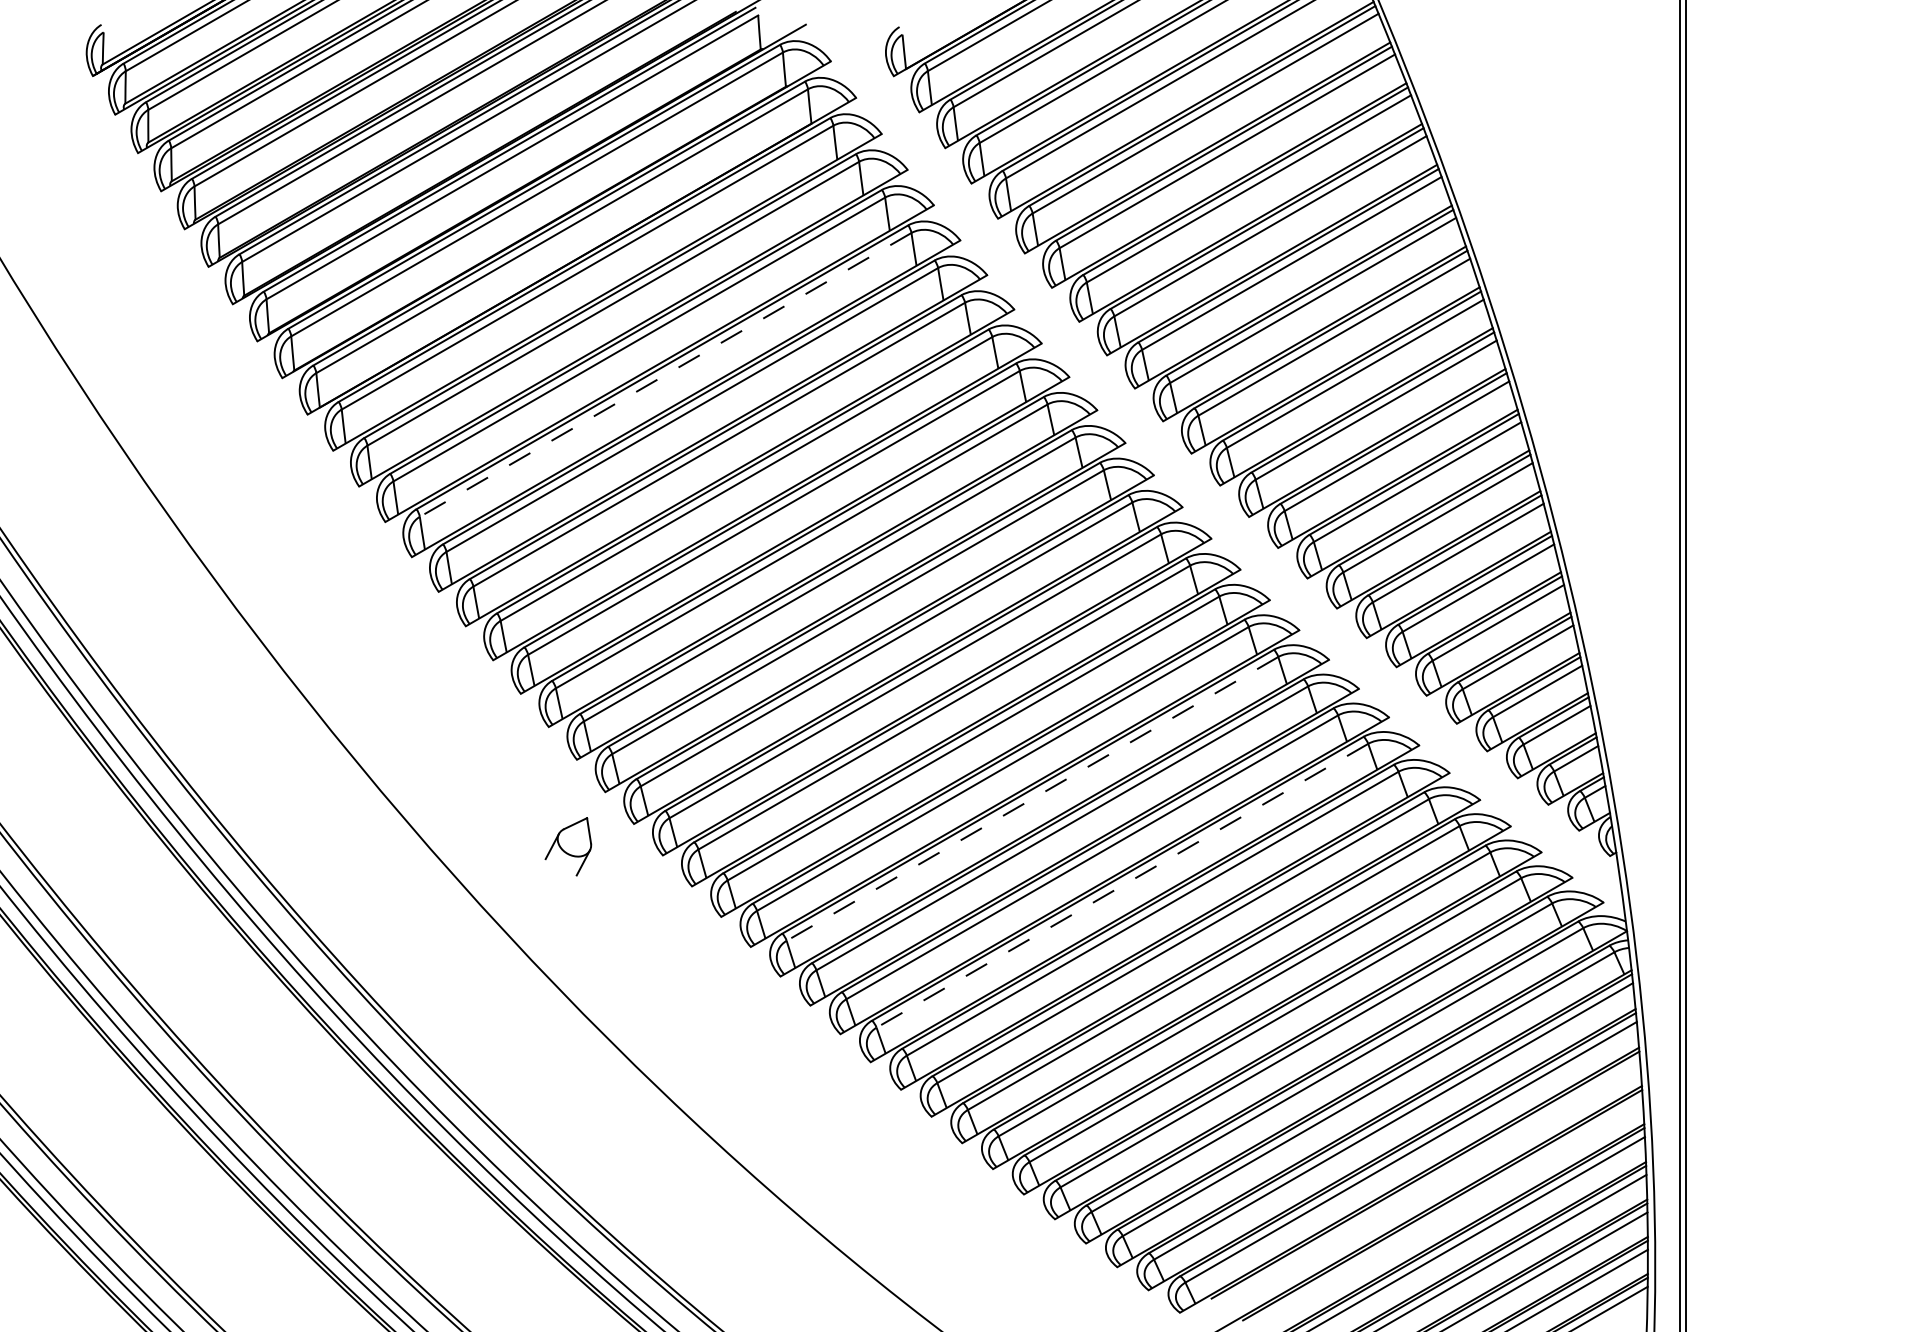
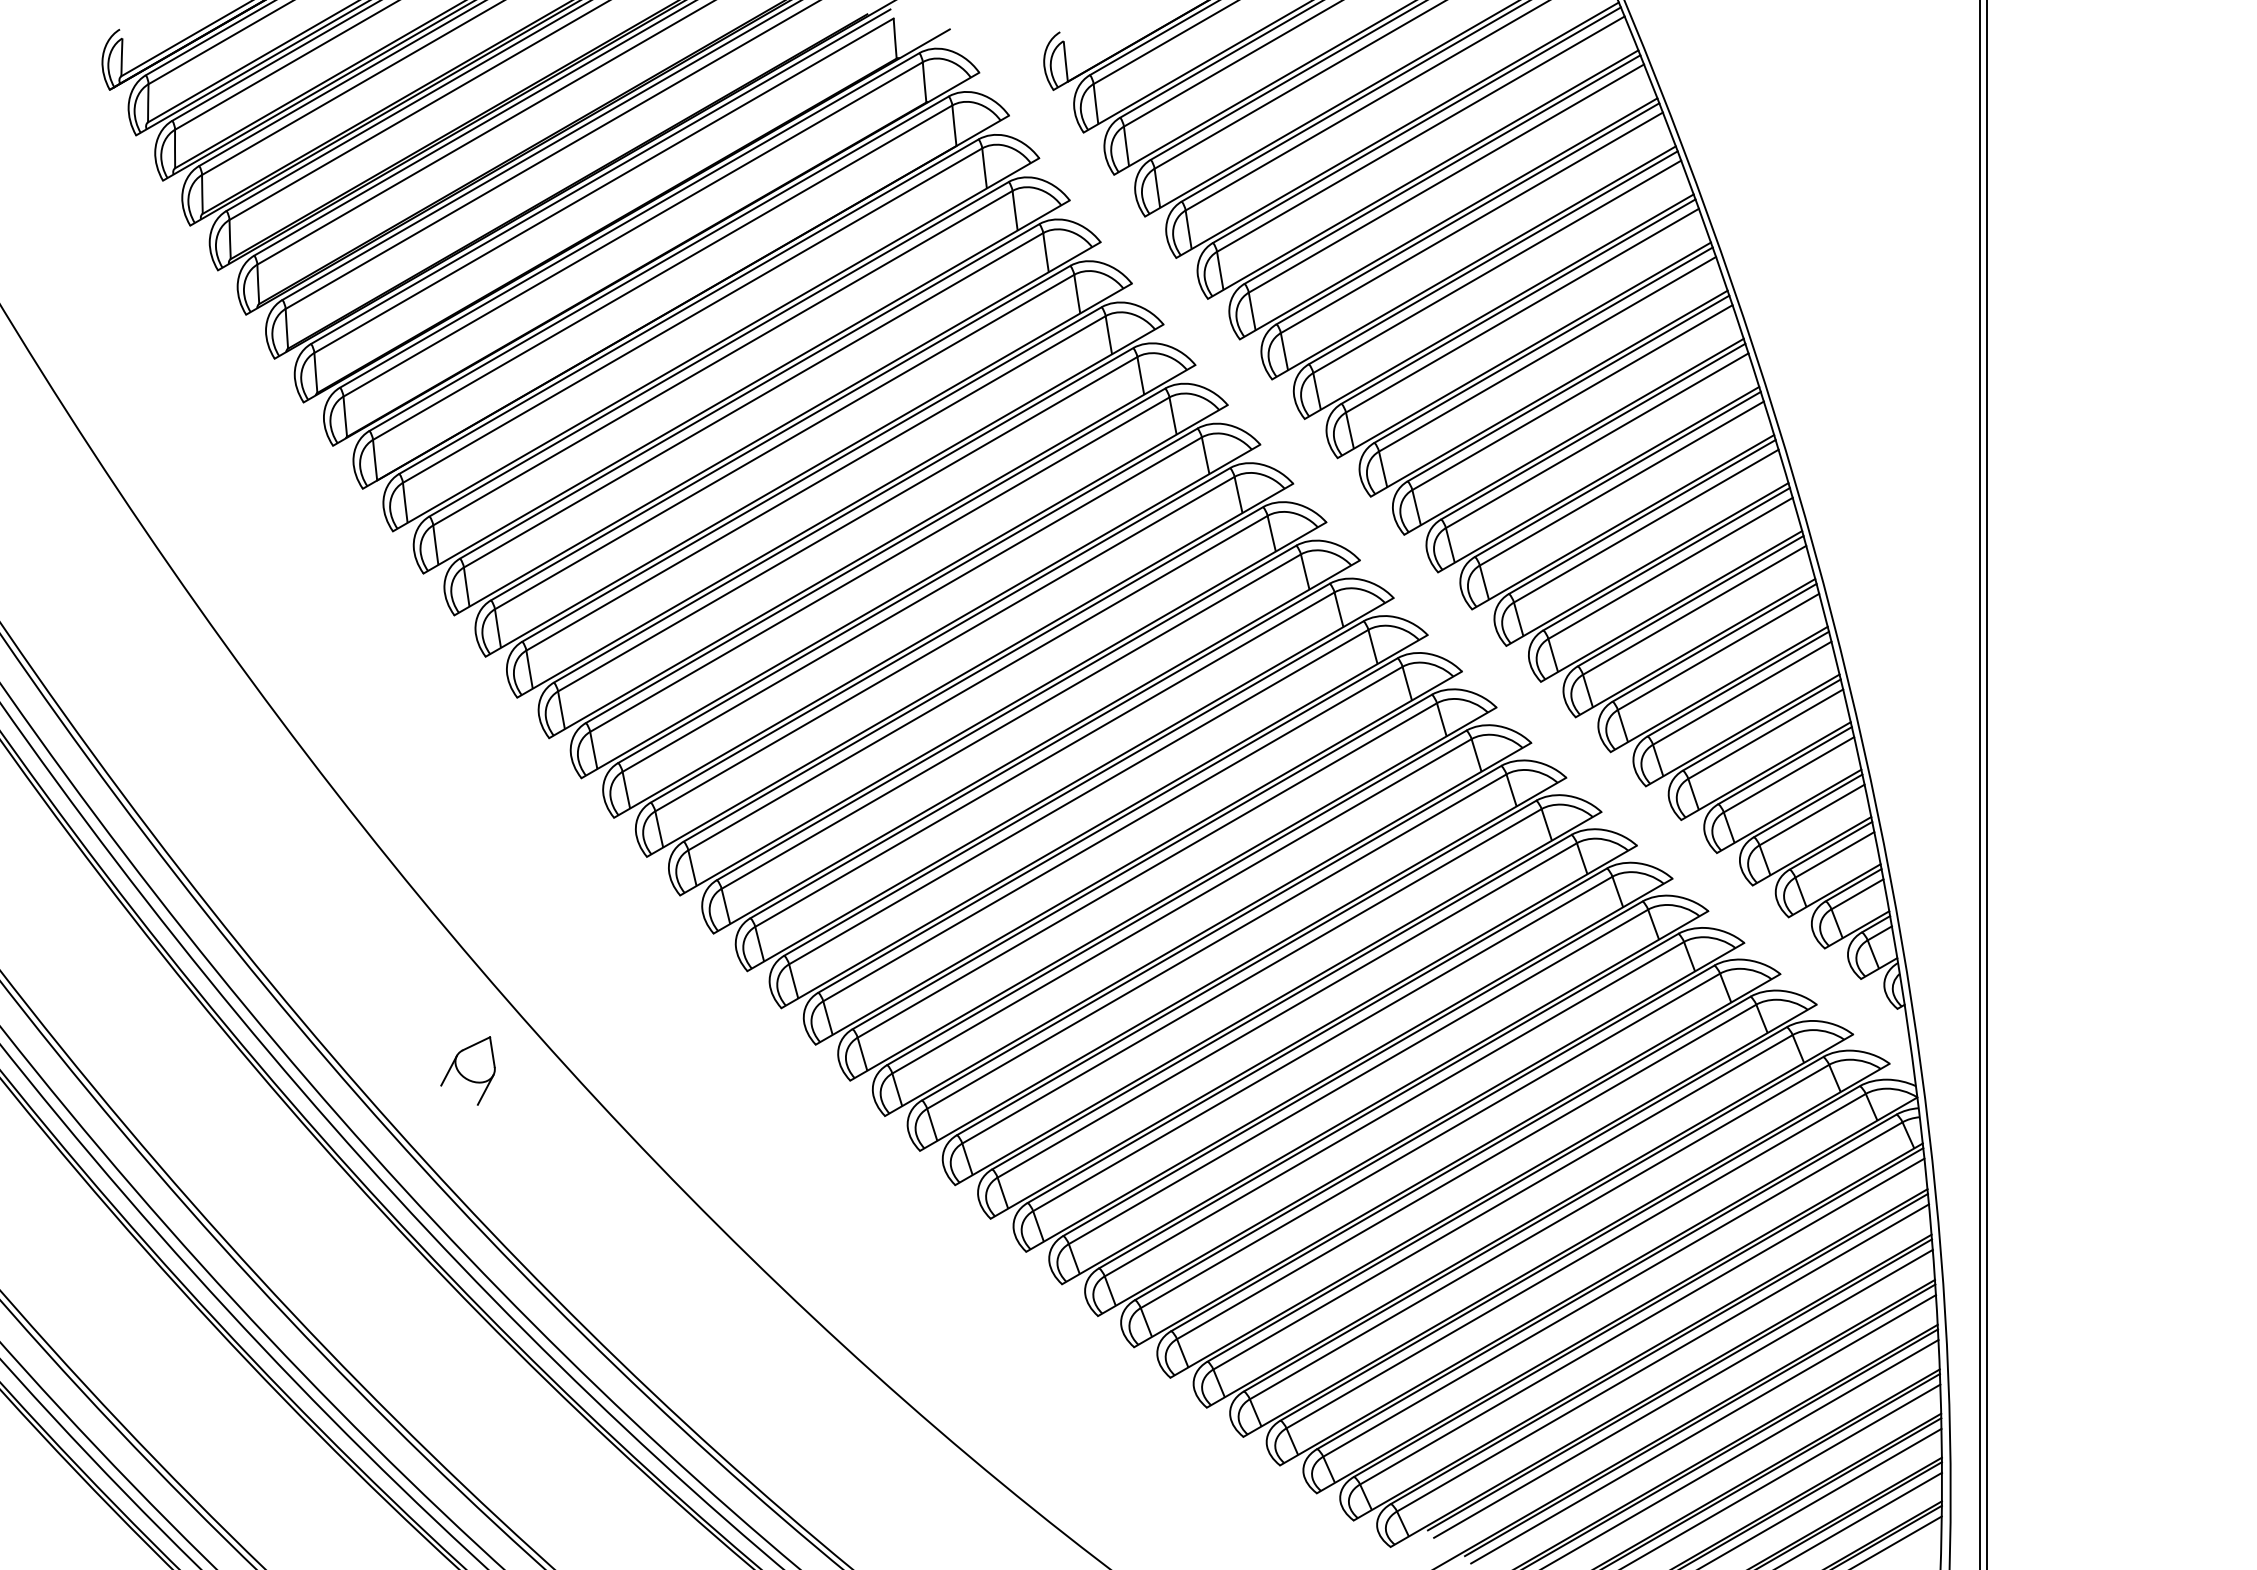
line: (665, 375) -> (784, 442), dashed -> solid
line: (1032, 798) -> (1216, 941), dashed -> solid
part: (567, 846) -> (467, 1070), moved
line: (1122, 886) -> (1322, 1044), dashed -> solid
line: (1428, 1182) -> (1683, 1393), added
line: (1445, 1212) -> (1703, 1429), added

